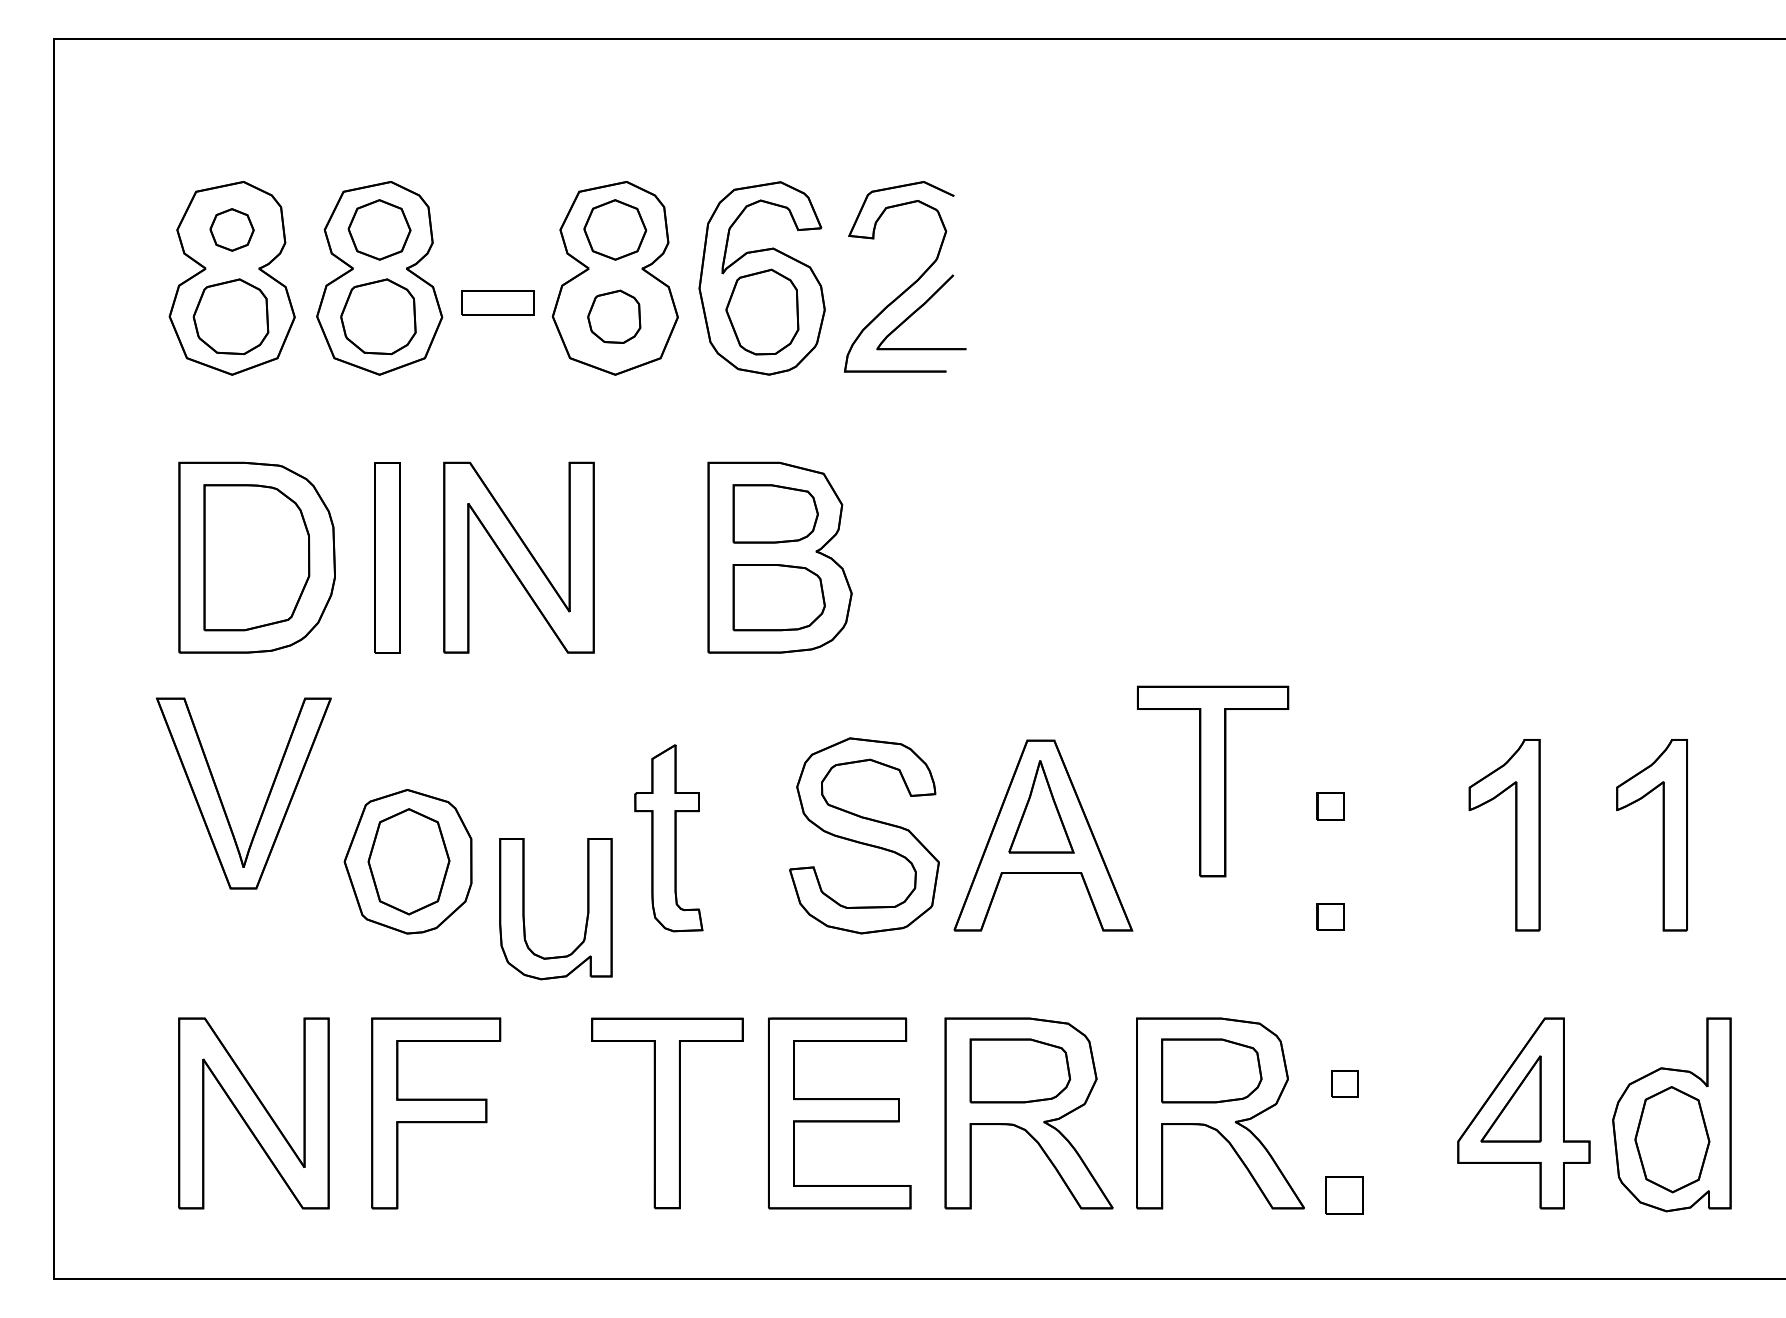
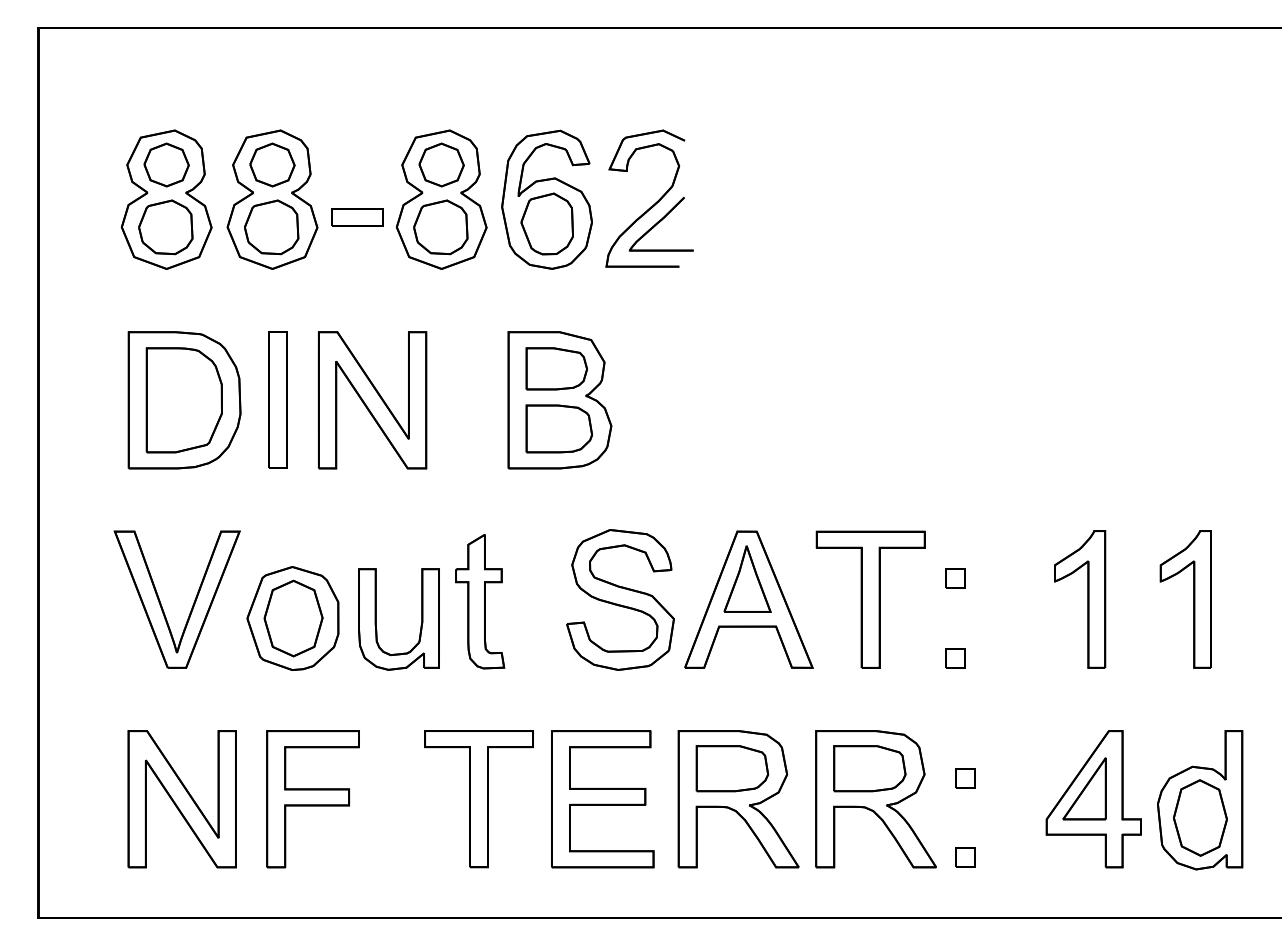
part: (231, 229) -> (166, 164), size x1.43
part: (614, 316) -> (441, 227), size x1.43
part: (1213, 781) -> (871, 599), moved
part: (222, 801) -> (161, 605), moved
part: (524, 909) -> (376, 619), moved
part: (1344, 1194) -> (965, 857), size x0.71

